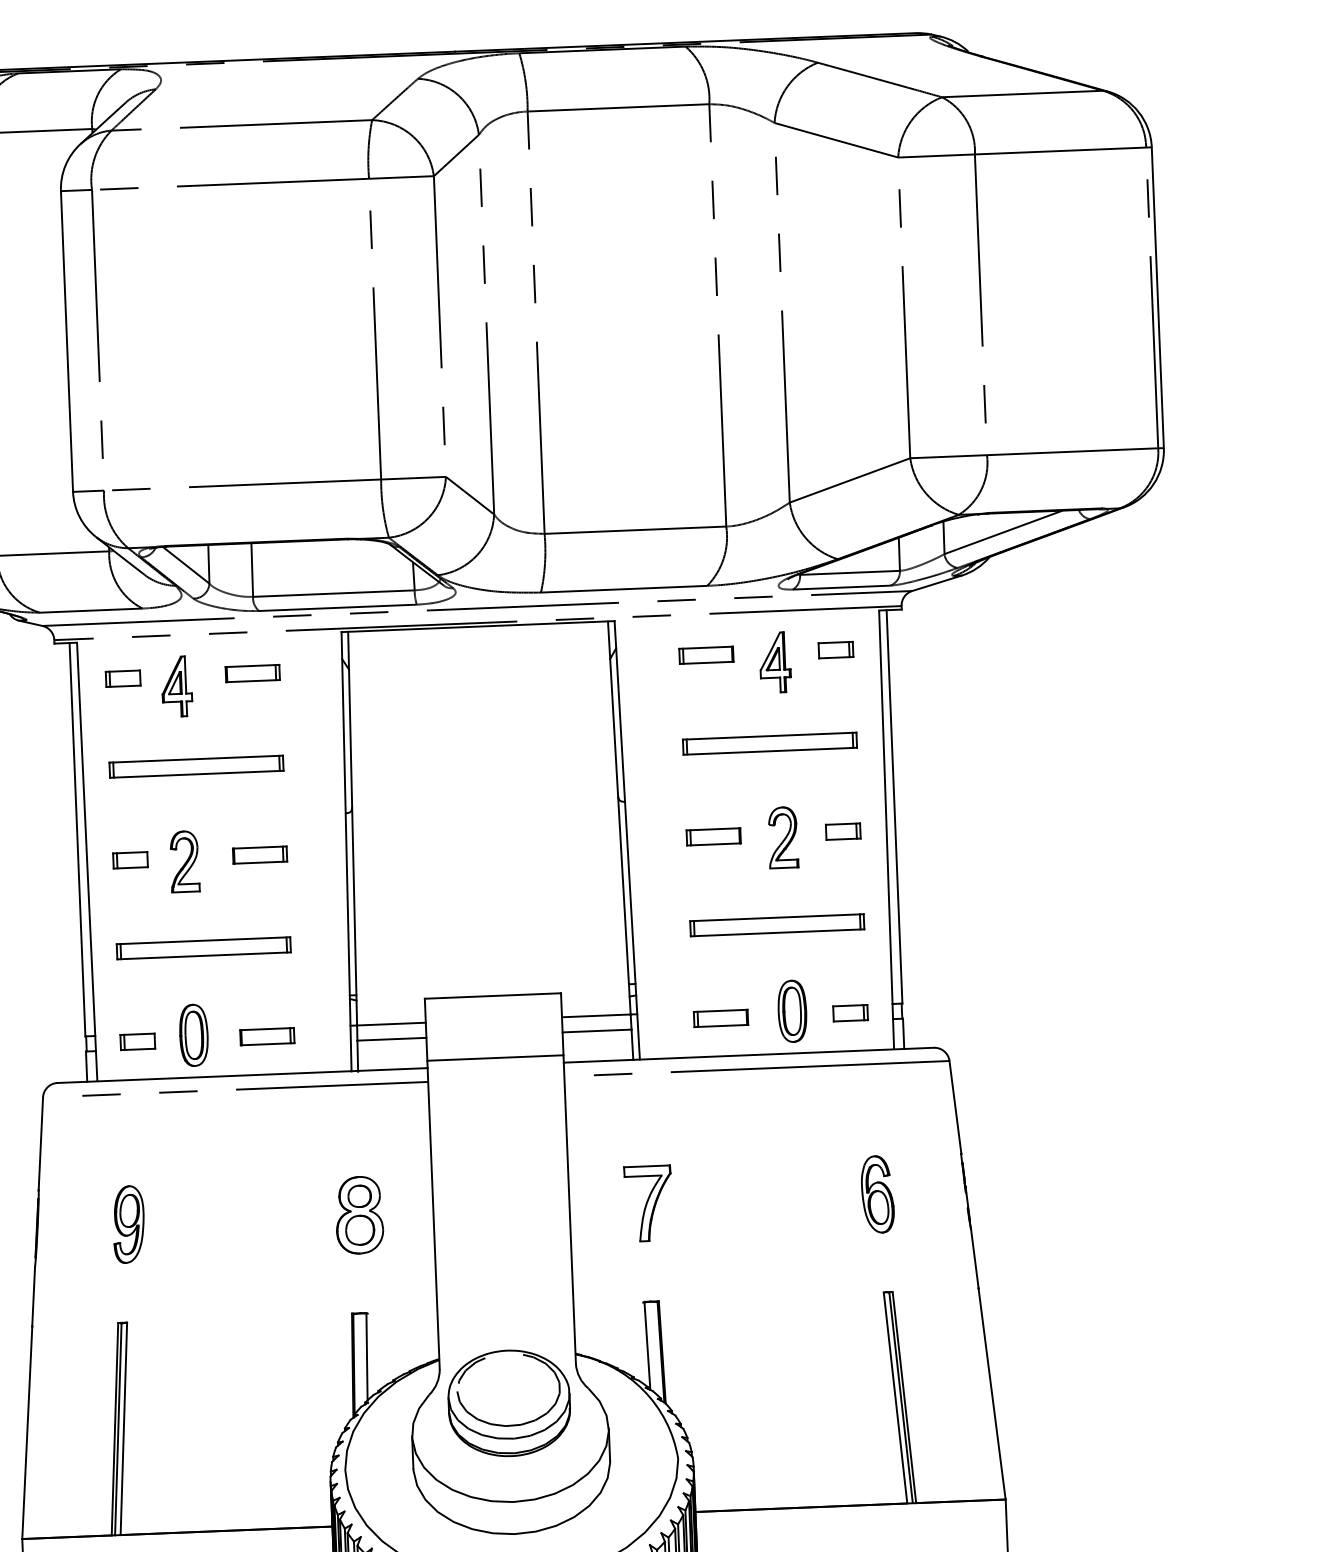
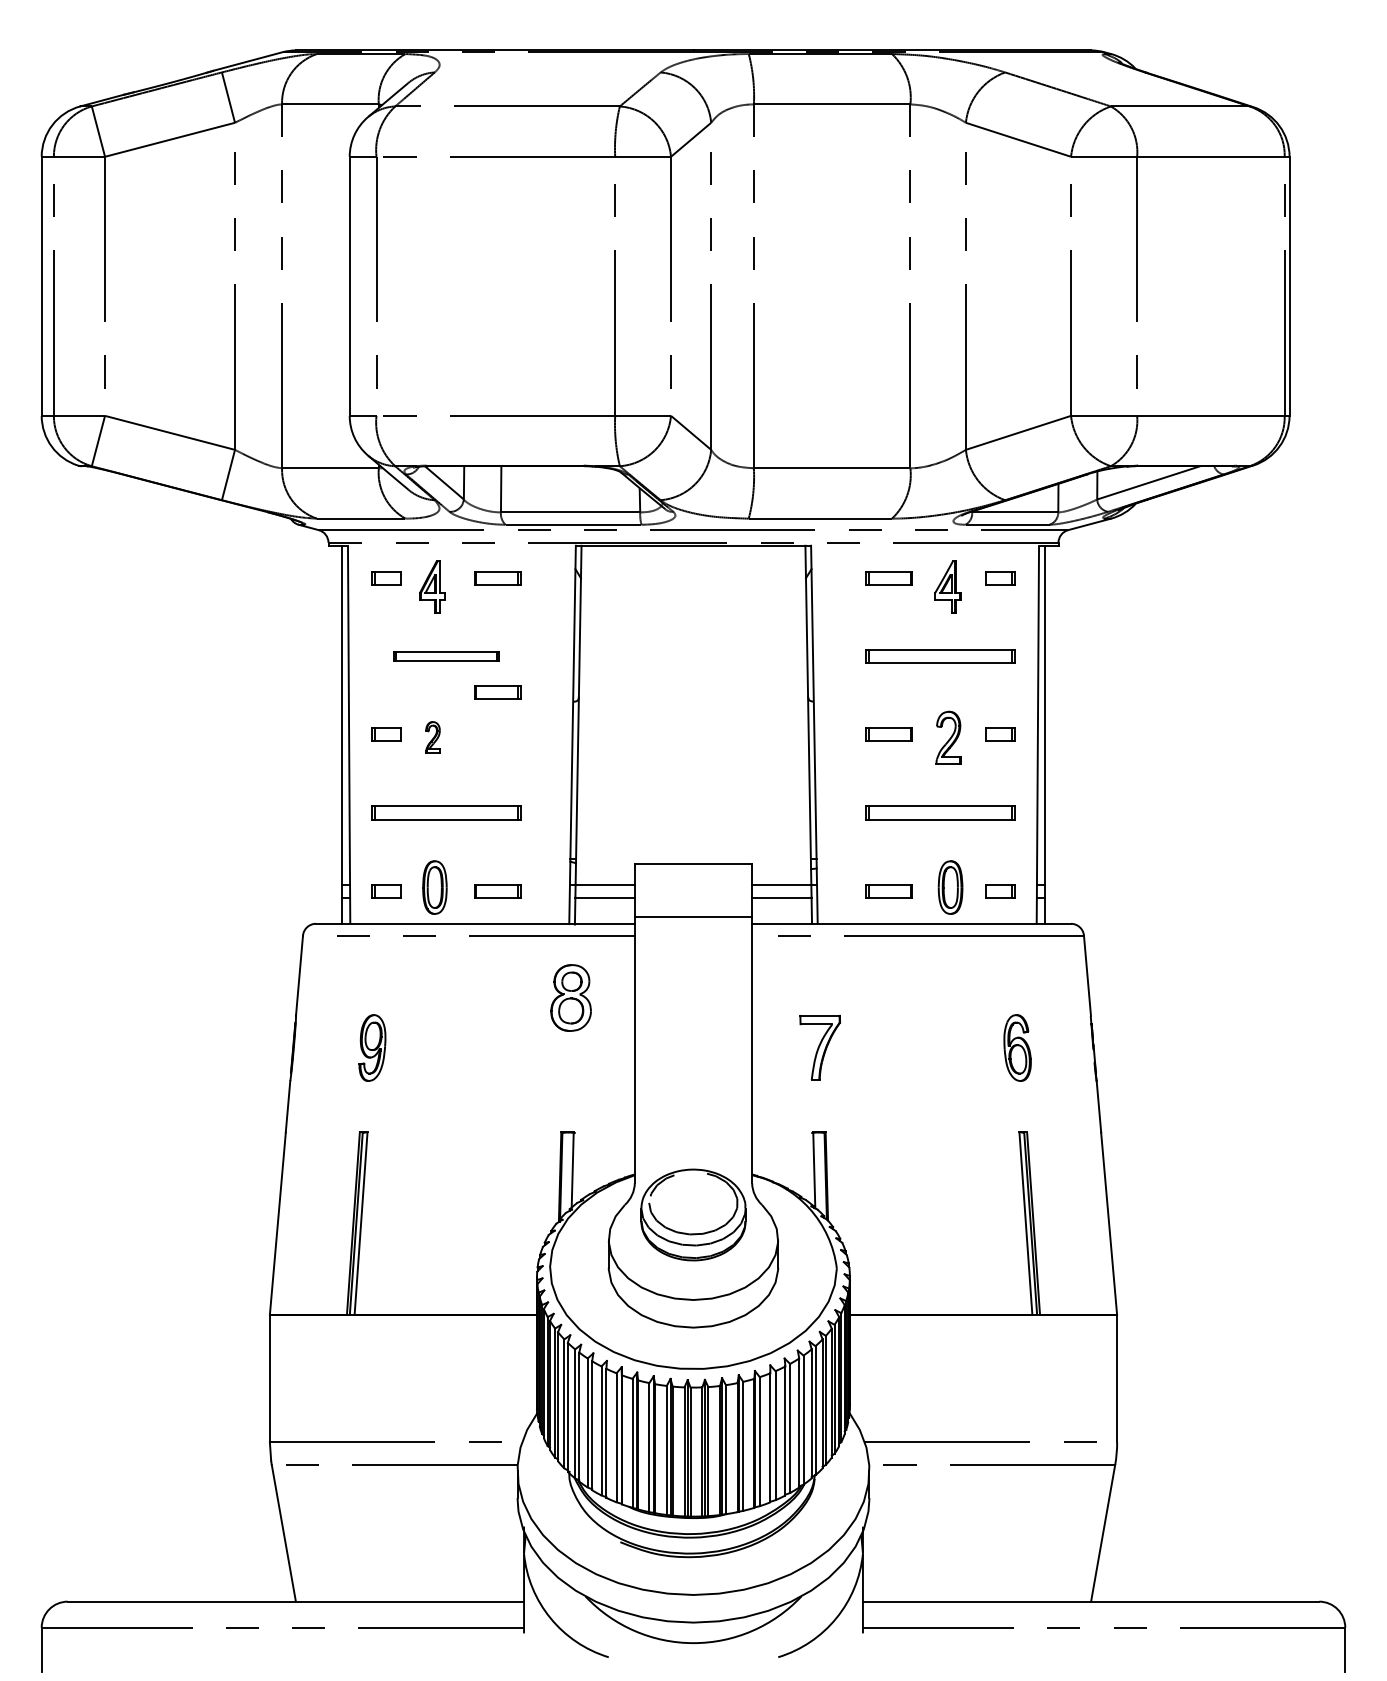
part: (196, 766) -> (446, 656), size x0.7
part: (259, 854) -> (497, 692), moved
part: (184, 861) -> (432, 737), size x0.6
part: (358, 1214) -> (570, 997), moved

